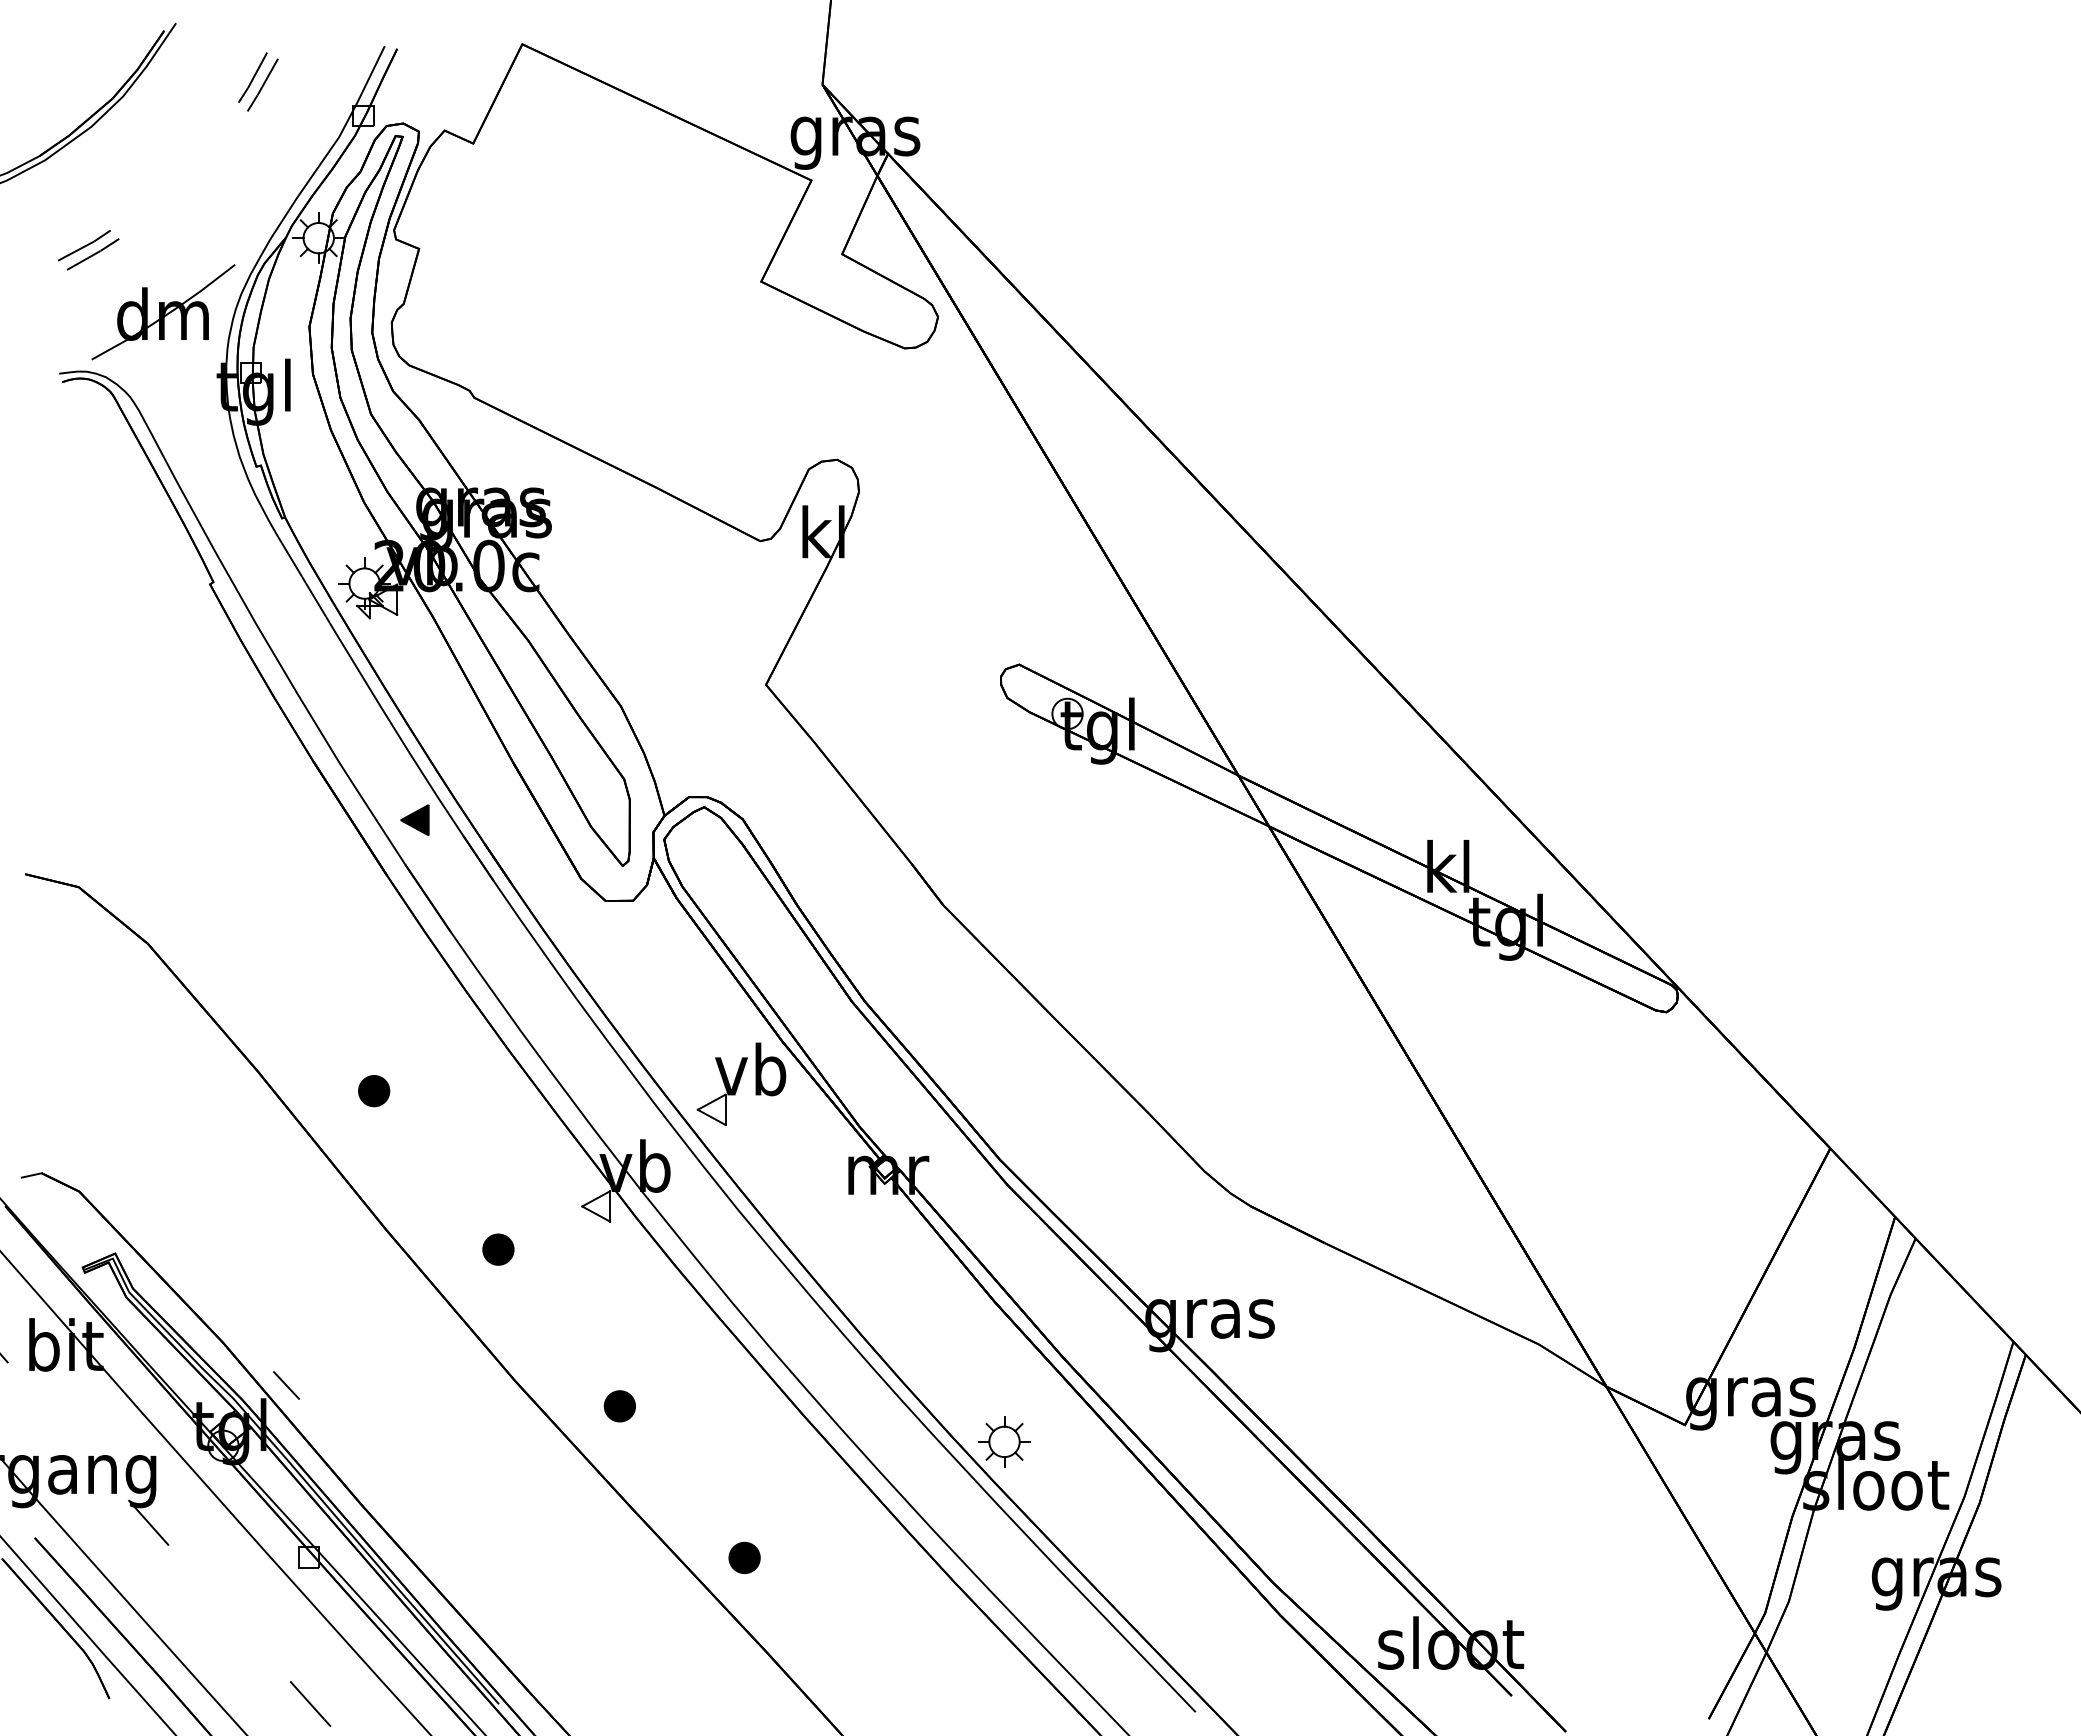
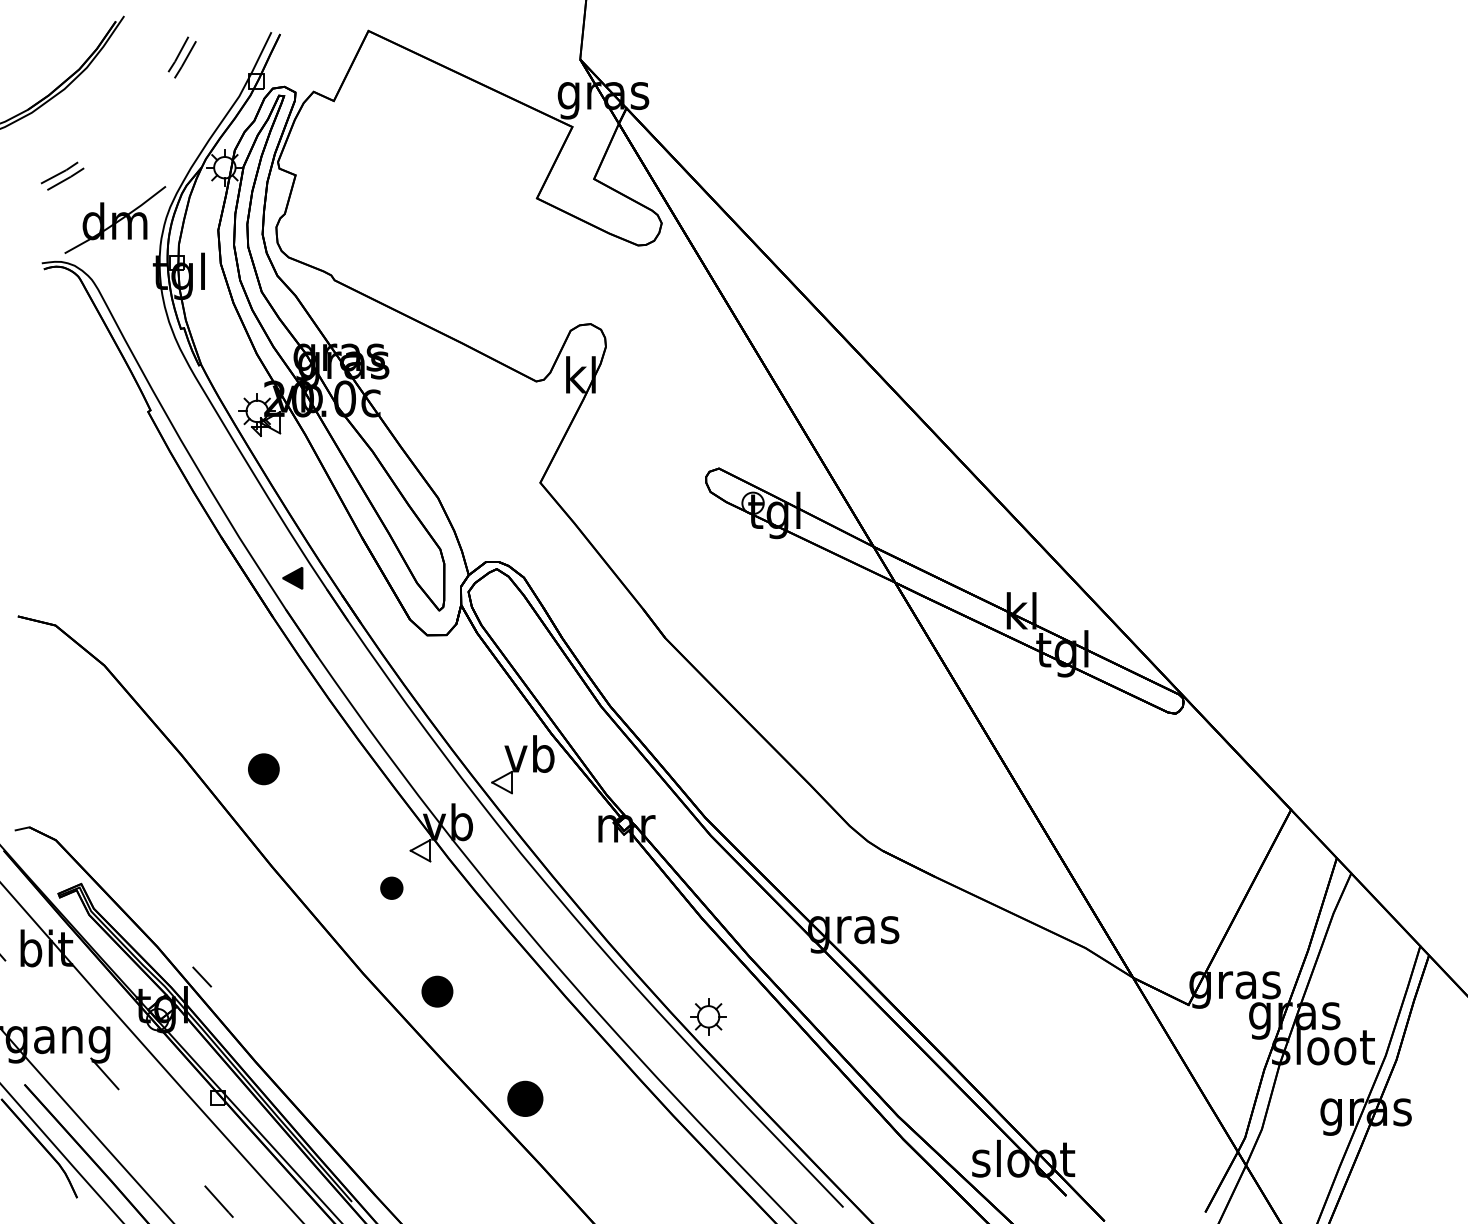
part: (374, 1091) -> (264, 769), size x1.4
part: (498, 1249) -> (391, 888), moved
part: (619, 1406) -> (437, 991), size x1.4
part: (744, 1557) -> (525, 1098), size x1.6

